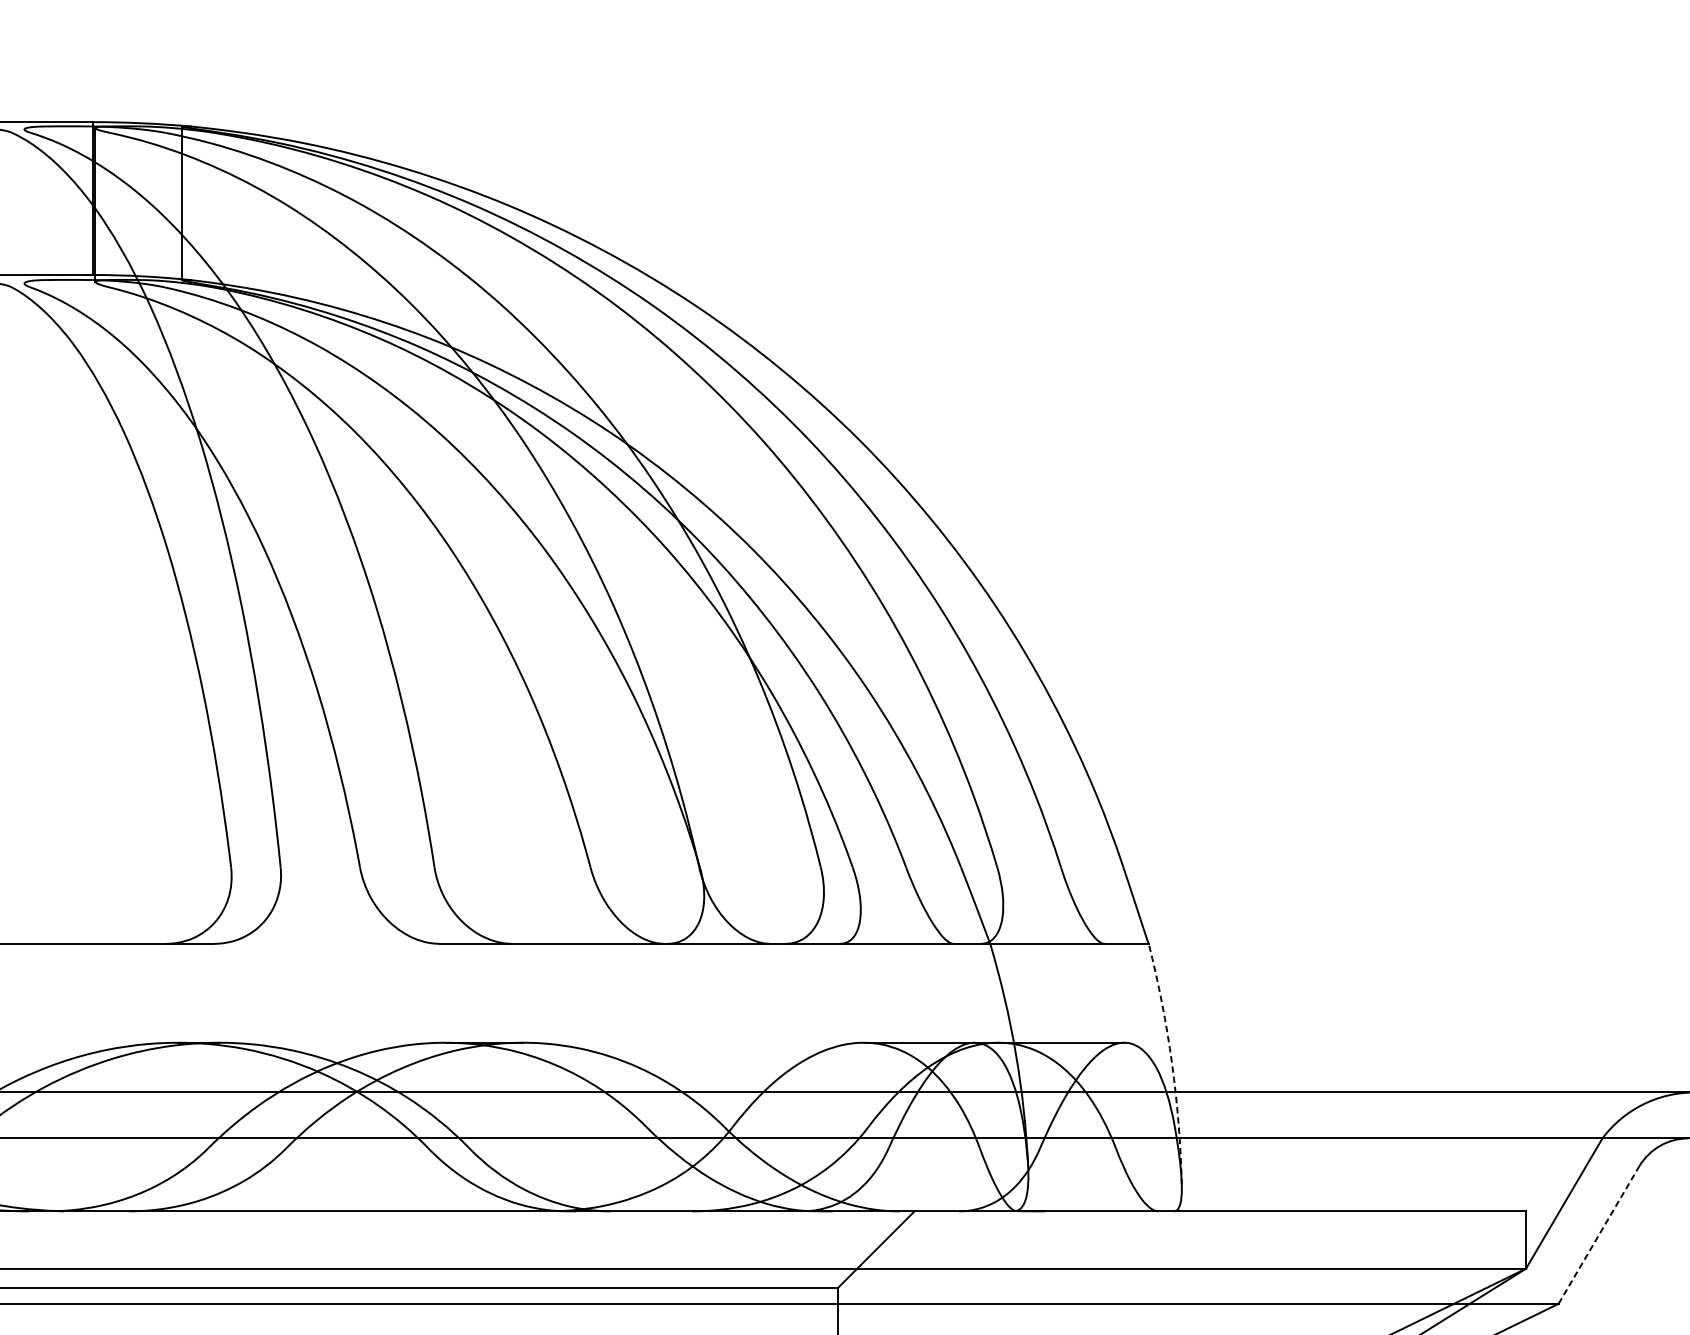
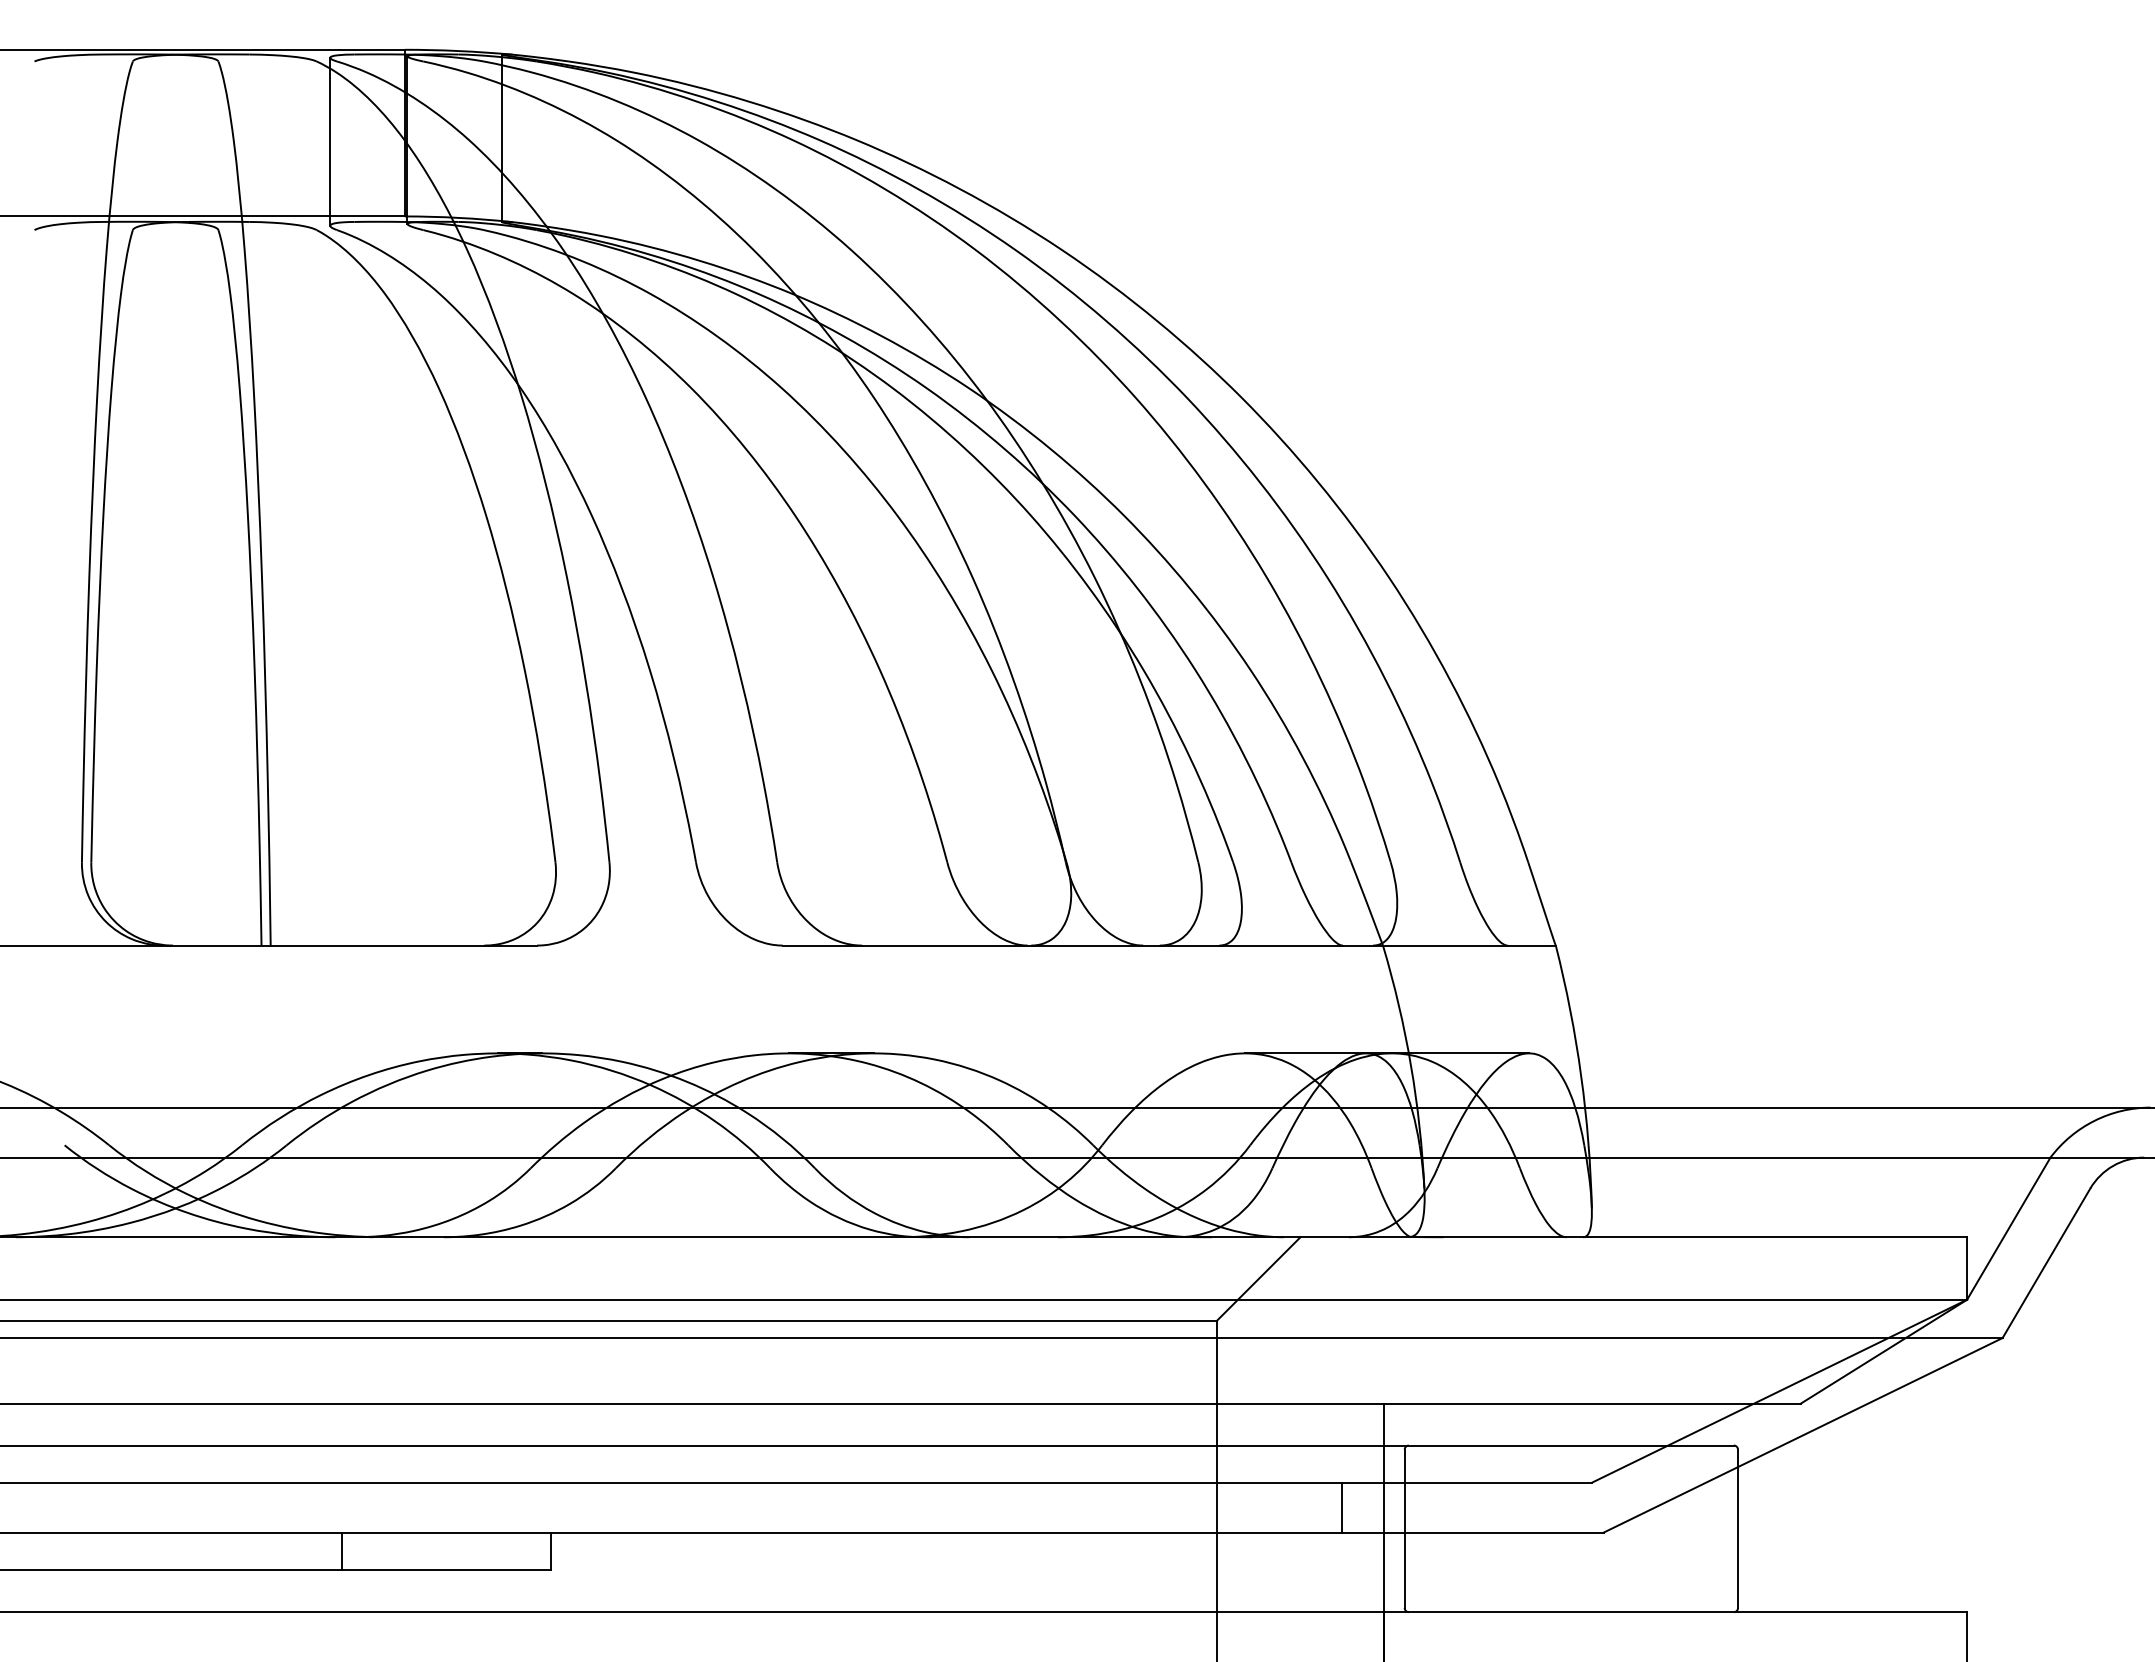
line: (24, 206) -> (330, 141), added
arc: (1172, 1063) -> (1581, 1076), dashed -> solid
line: (1598, 1235) -> (2046, 1263), dashed -> solid

